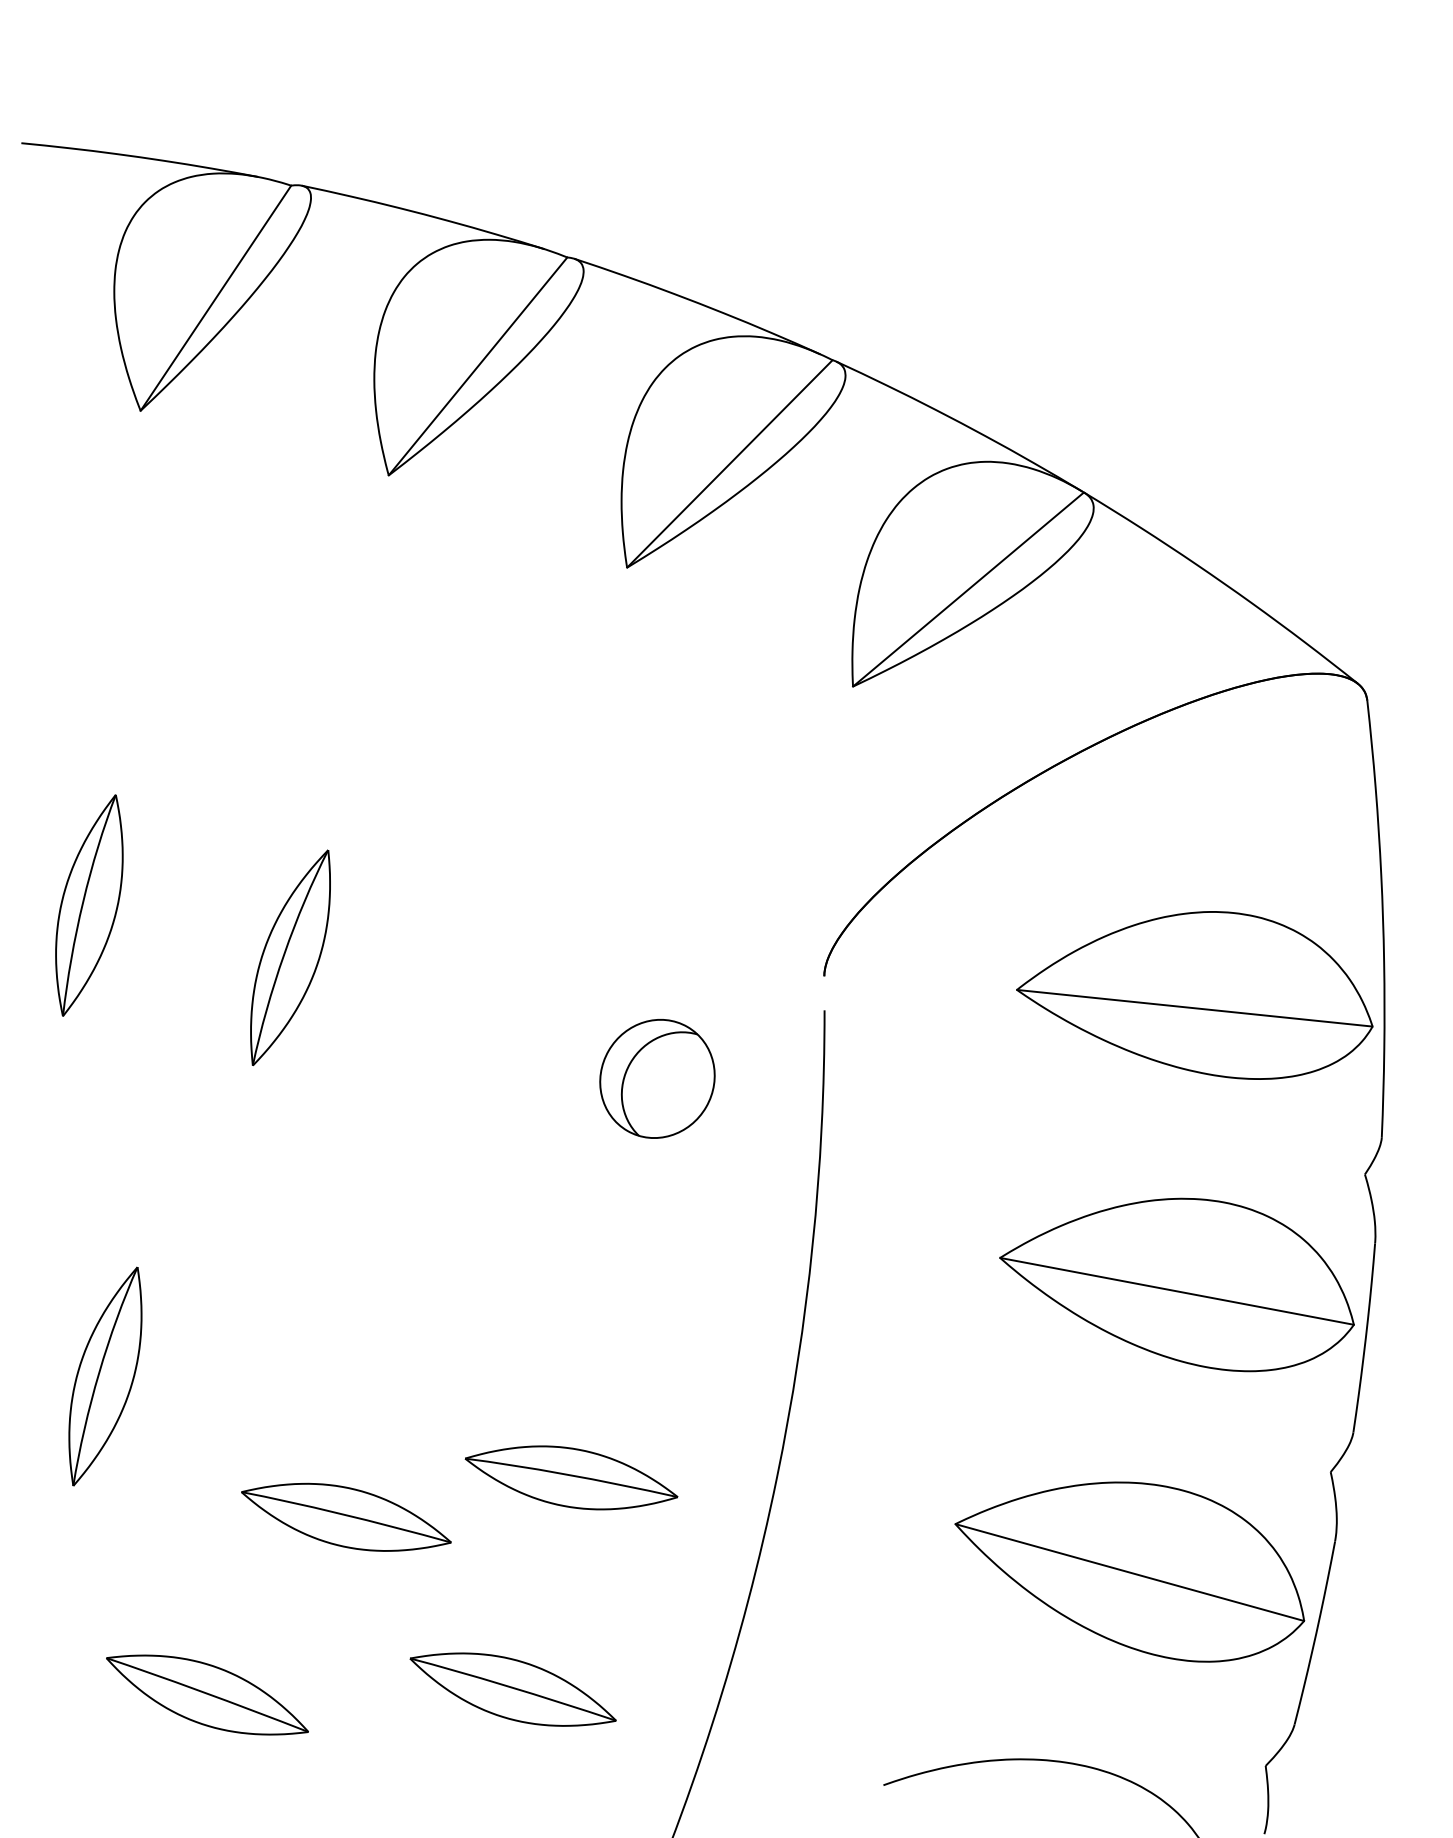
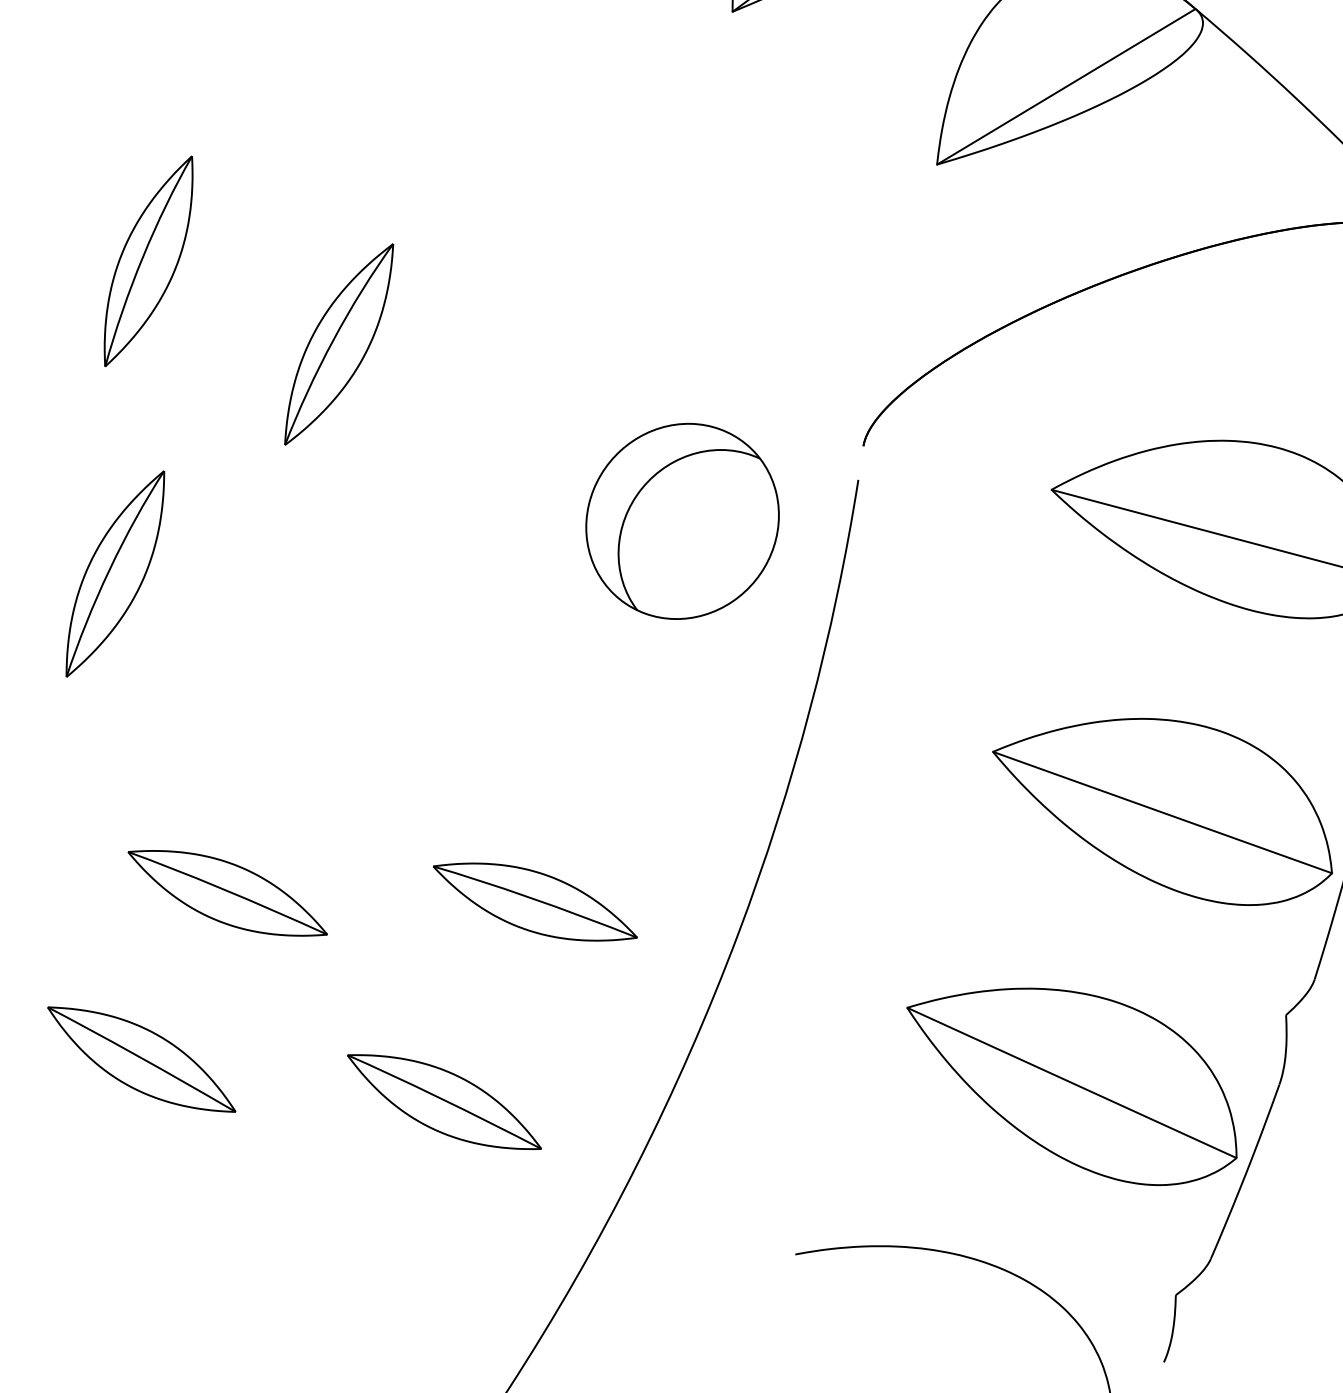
part: (657, 1078) -> (682, 521), size x1.67
part: (105, 1376) -> (115, 573), moved
part: (346, 1516) -> (227, 892), moved

